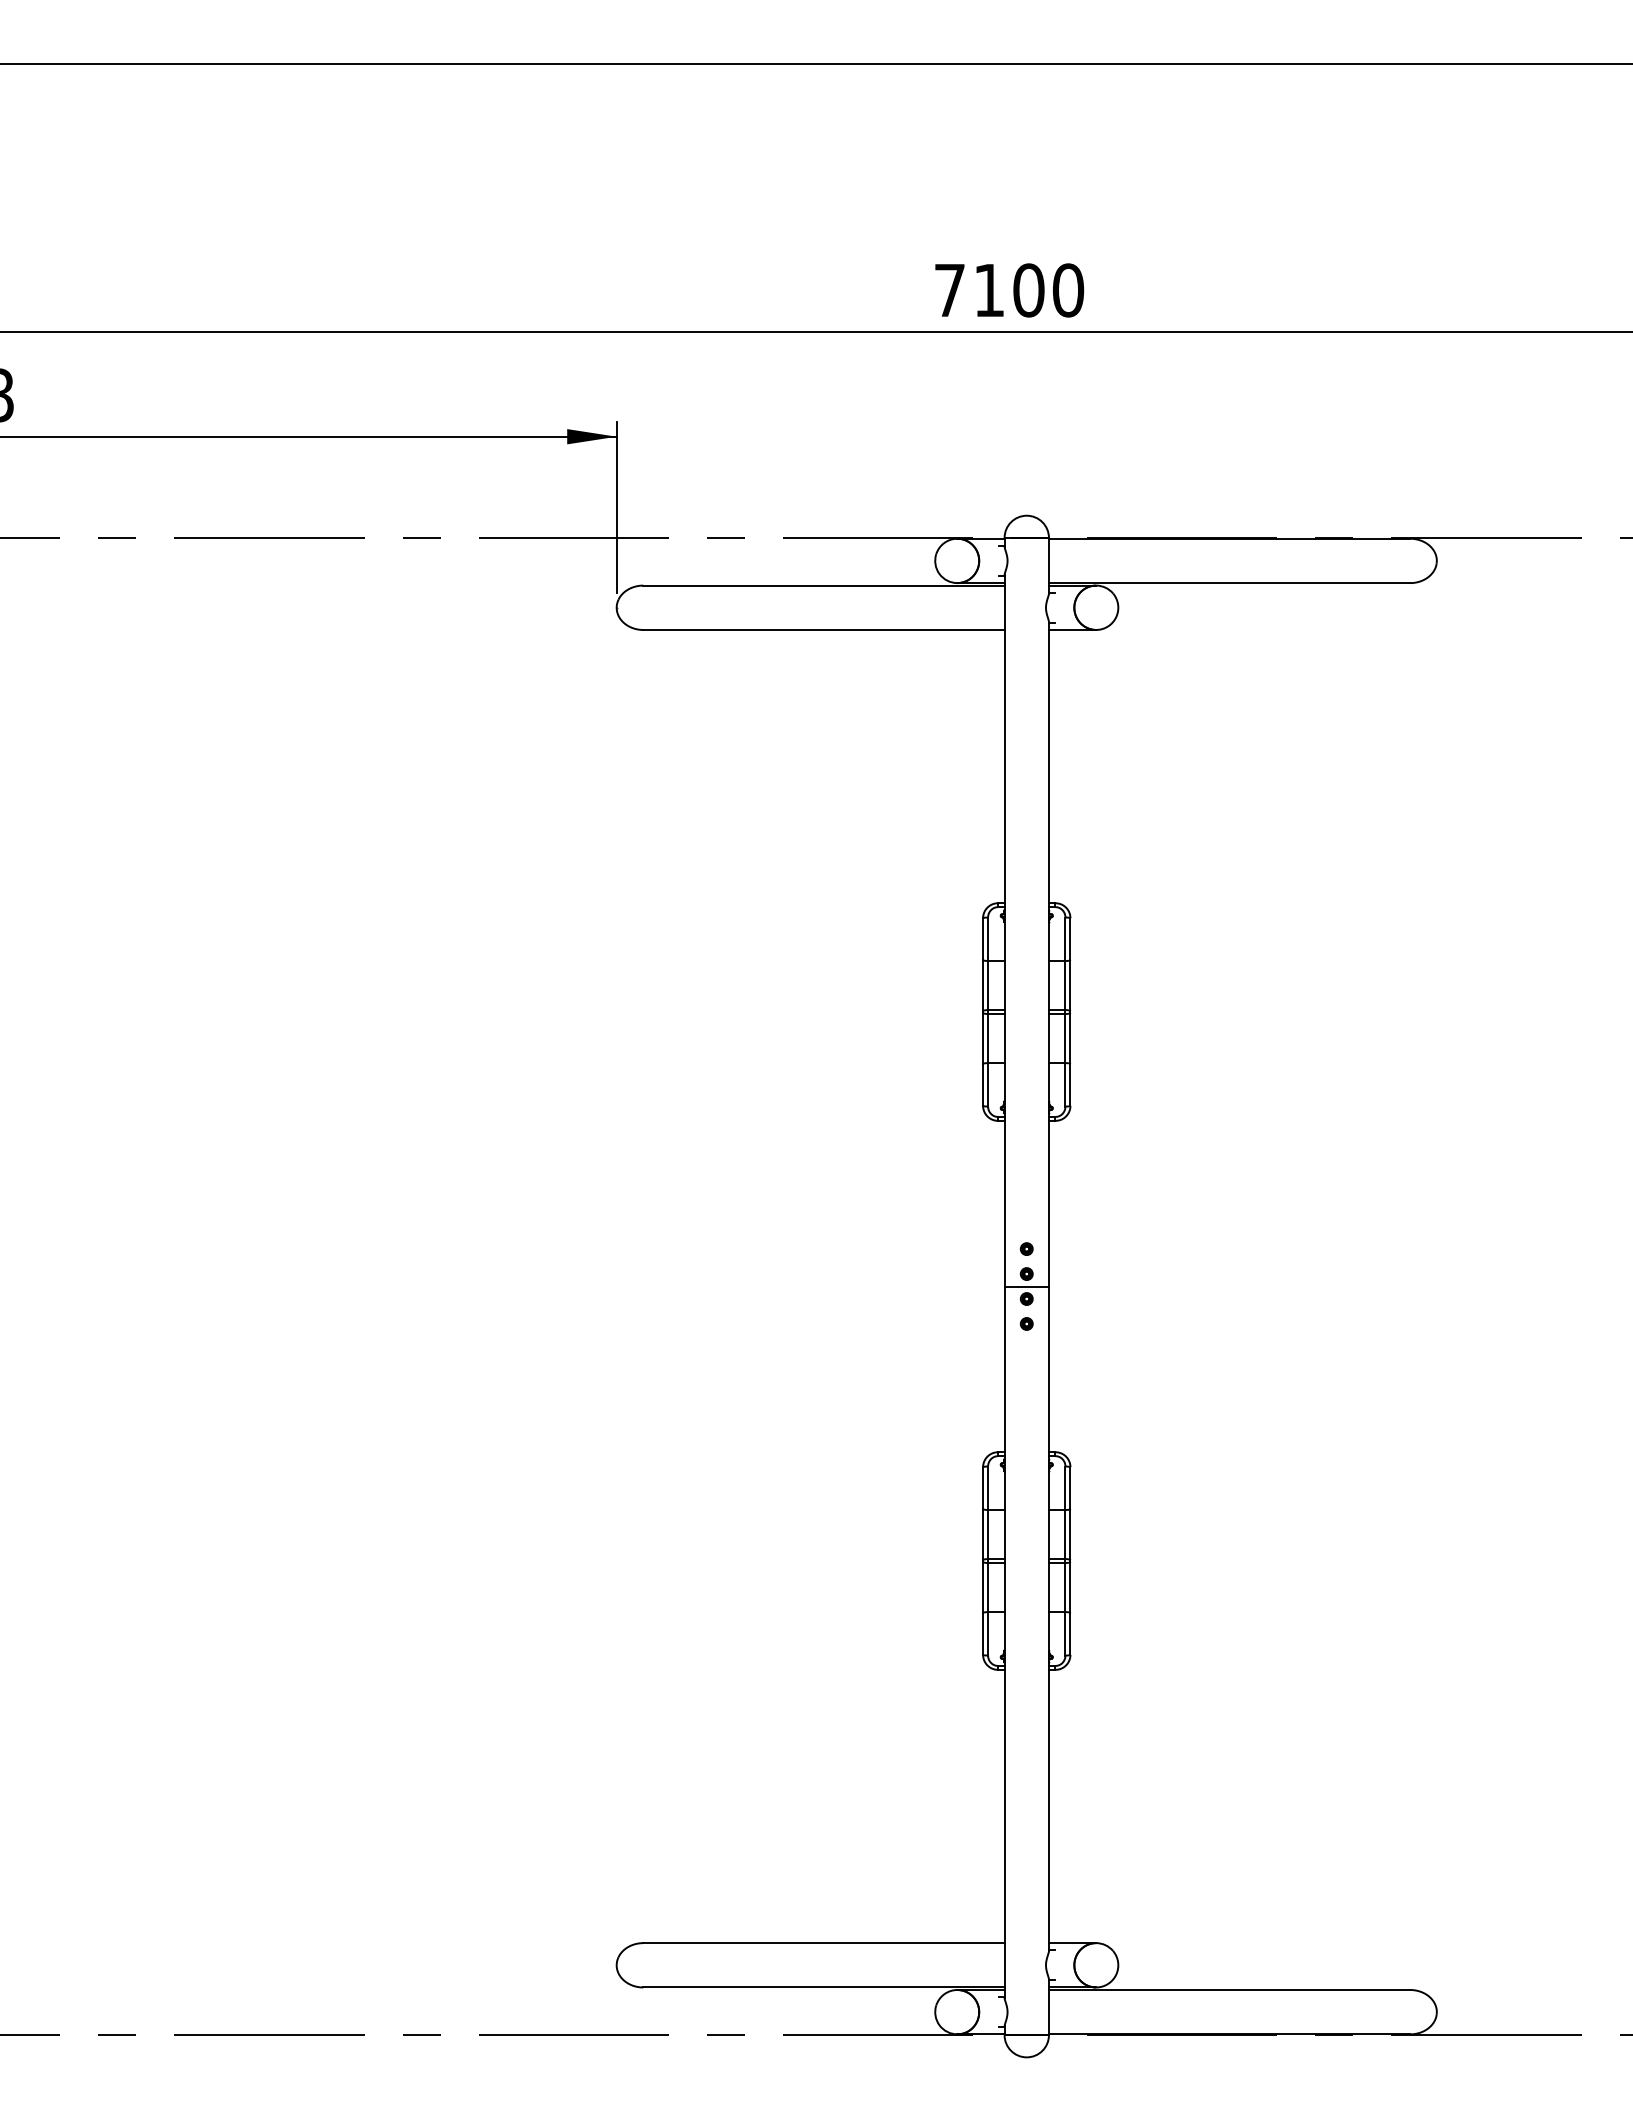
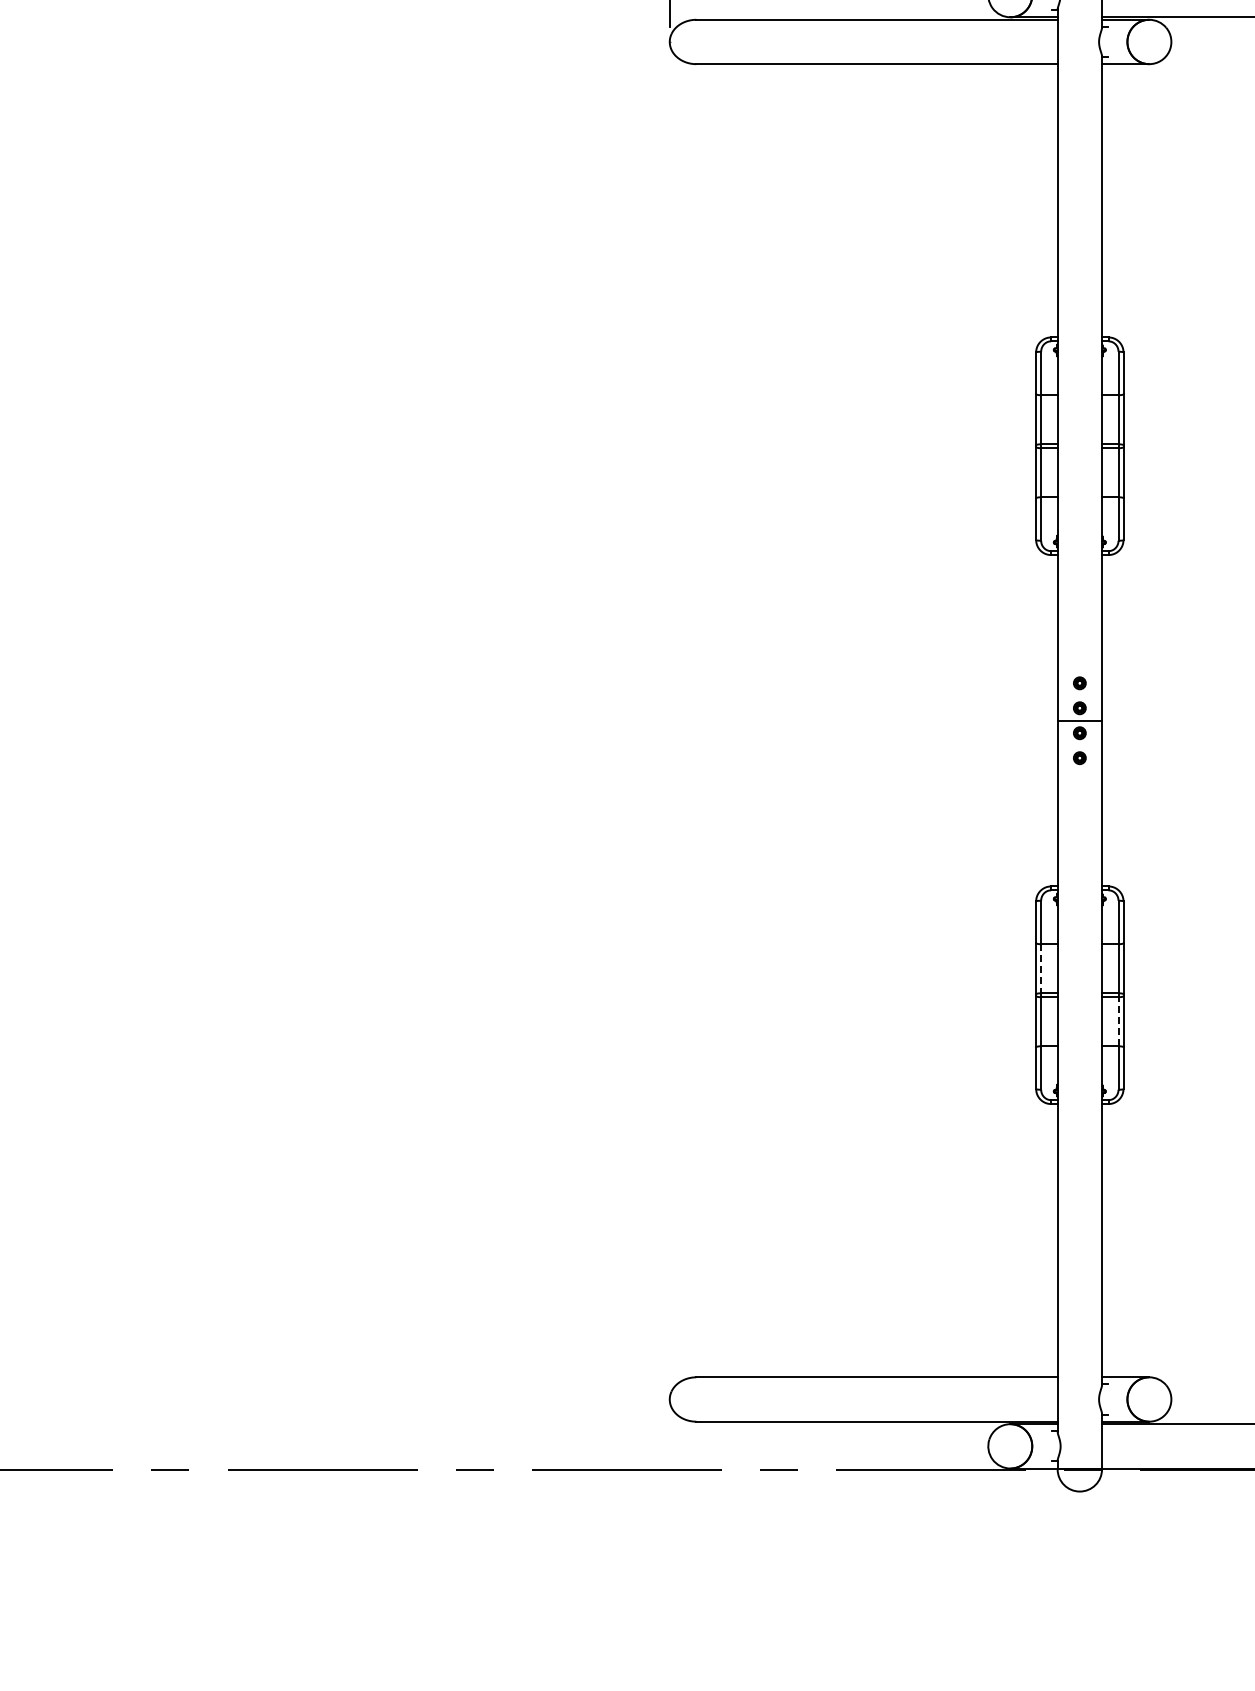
line: (988, 1534) -> (1041, 968), solid -> dashed
line: (1065, 1587) -> (1118, 1021), solid -> dashed

